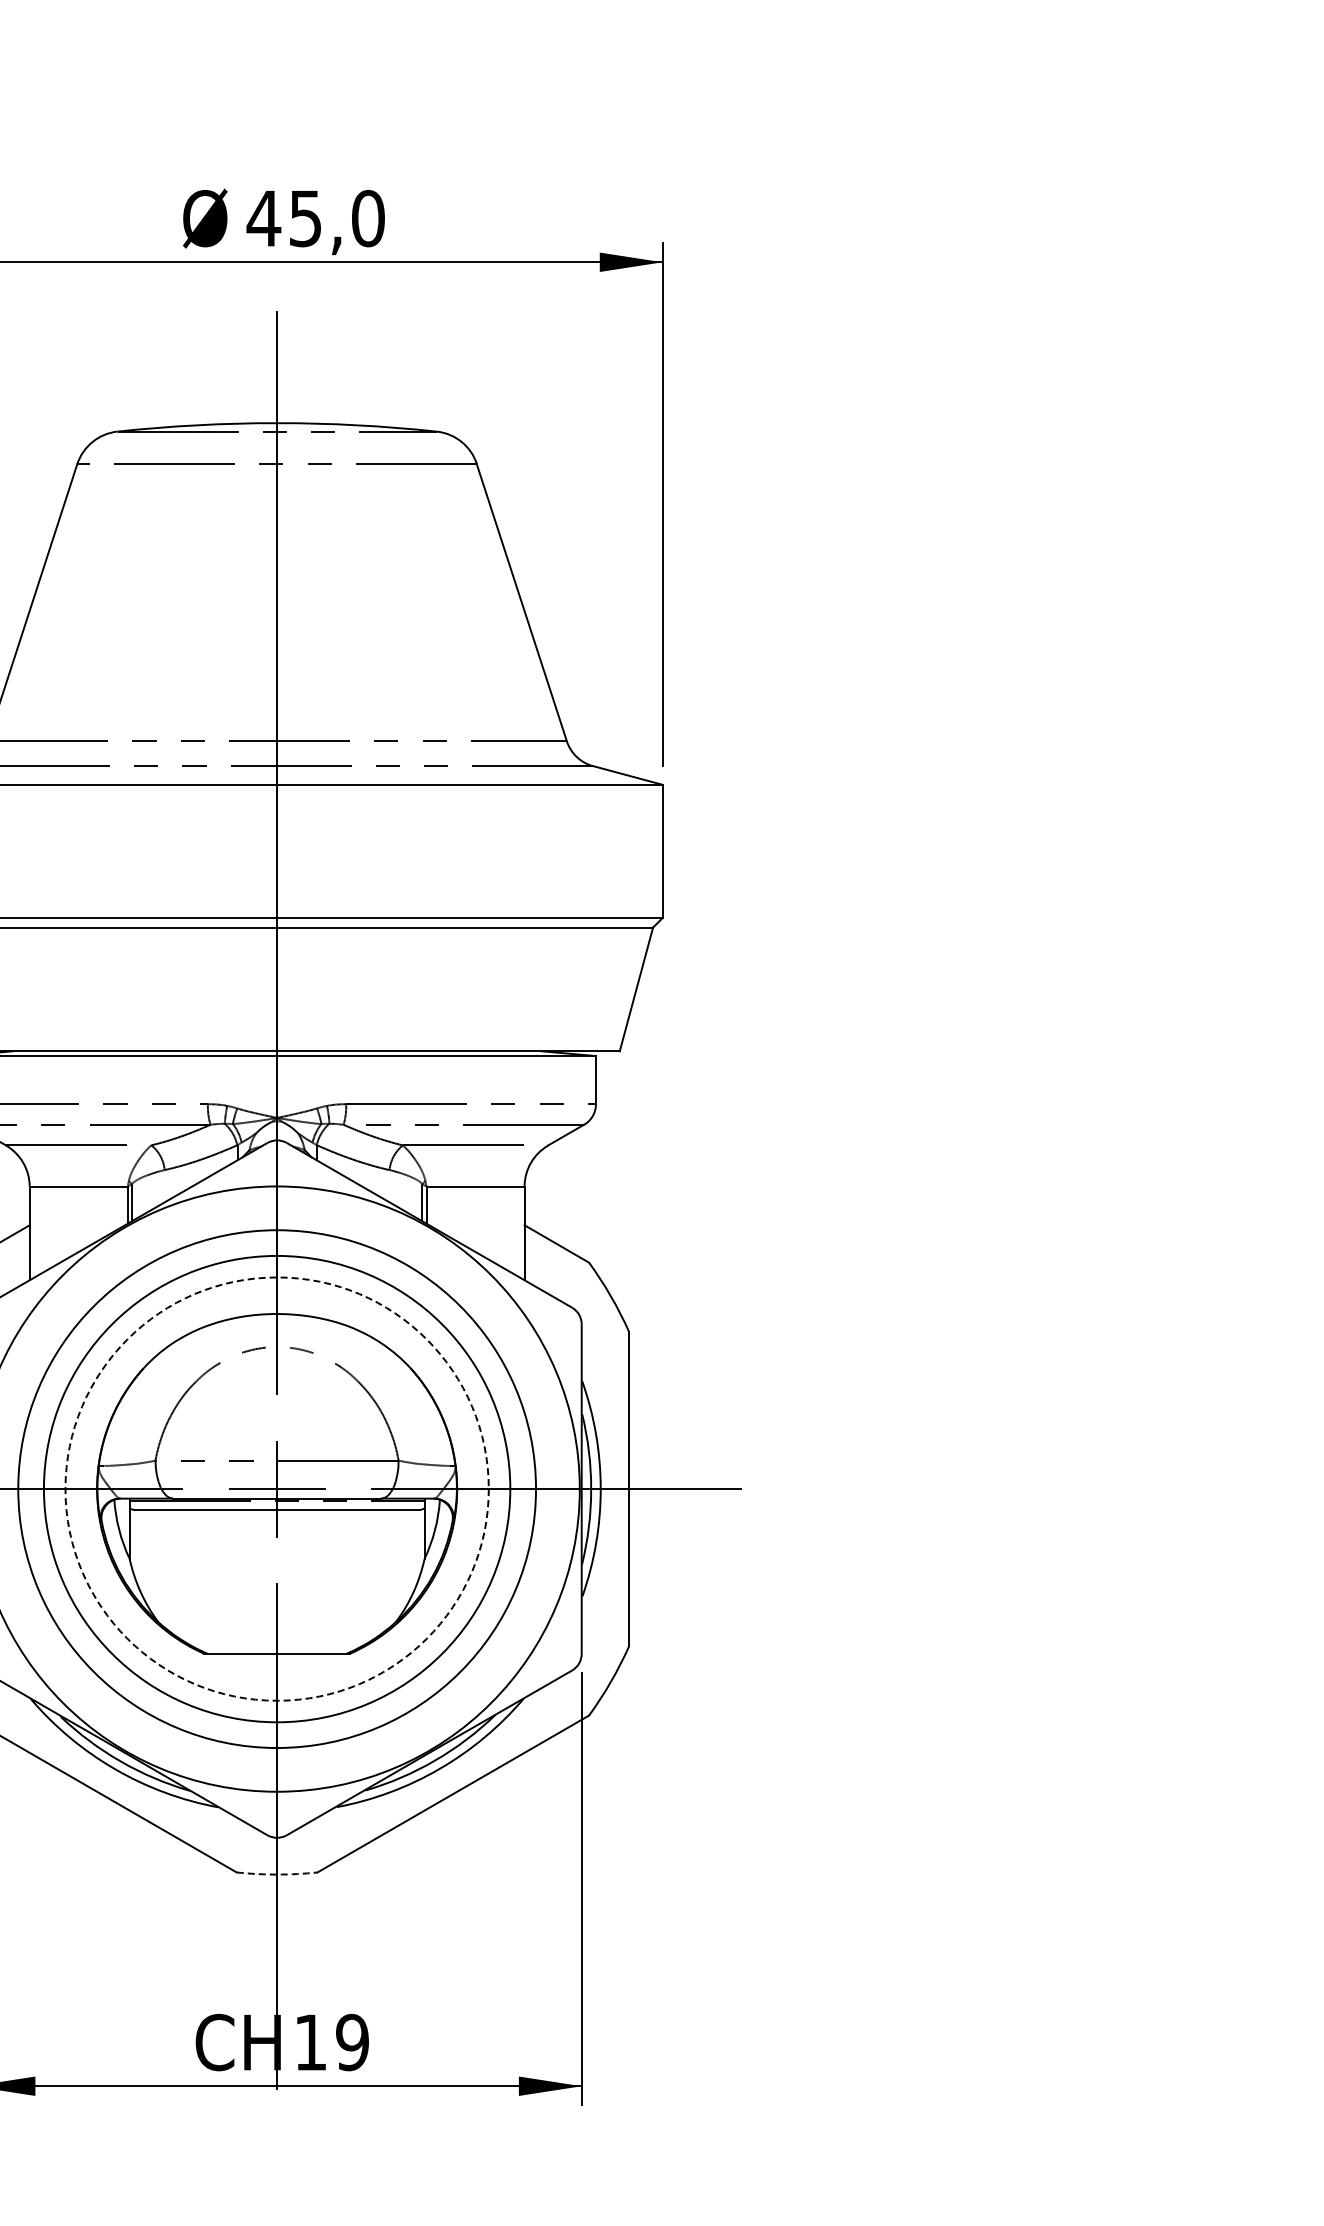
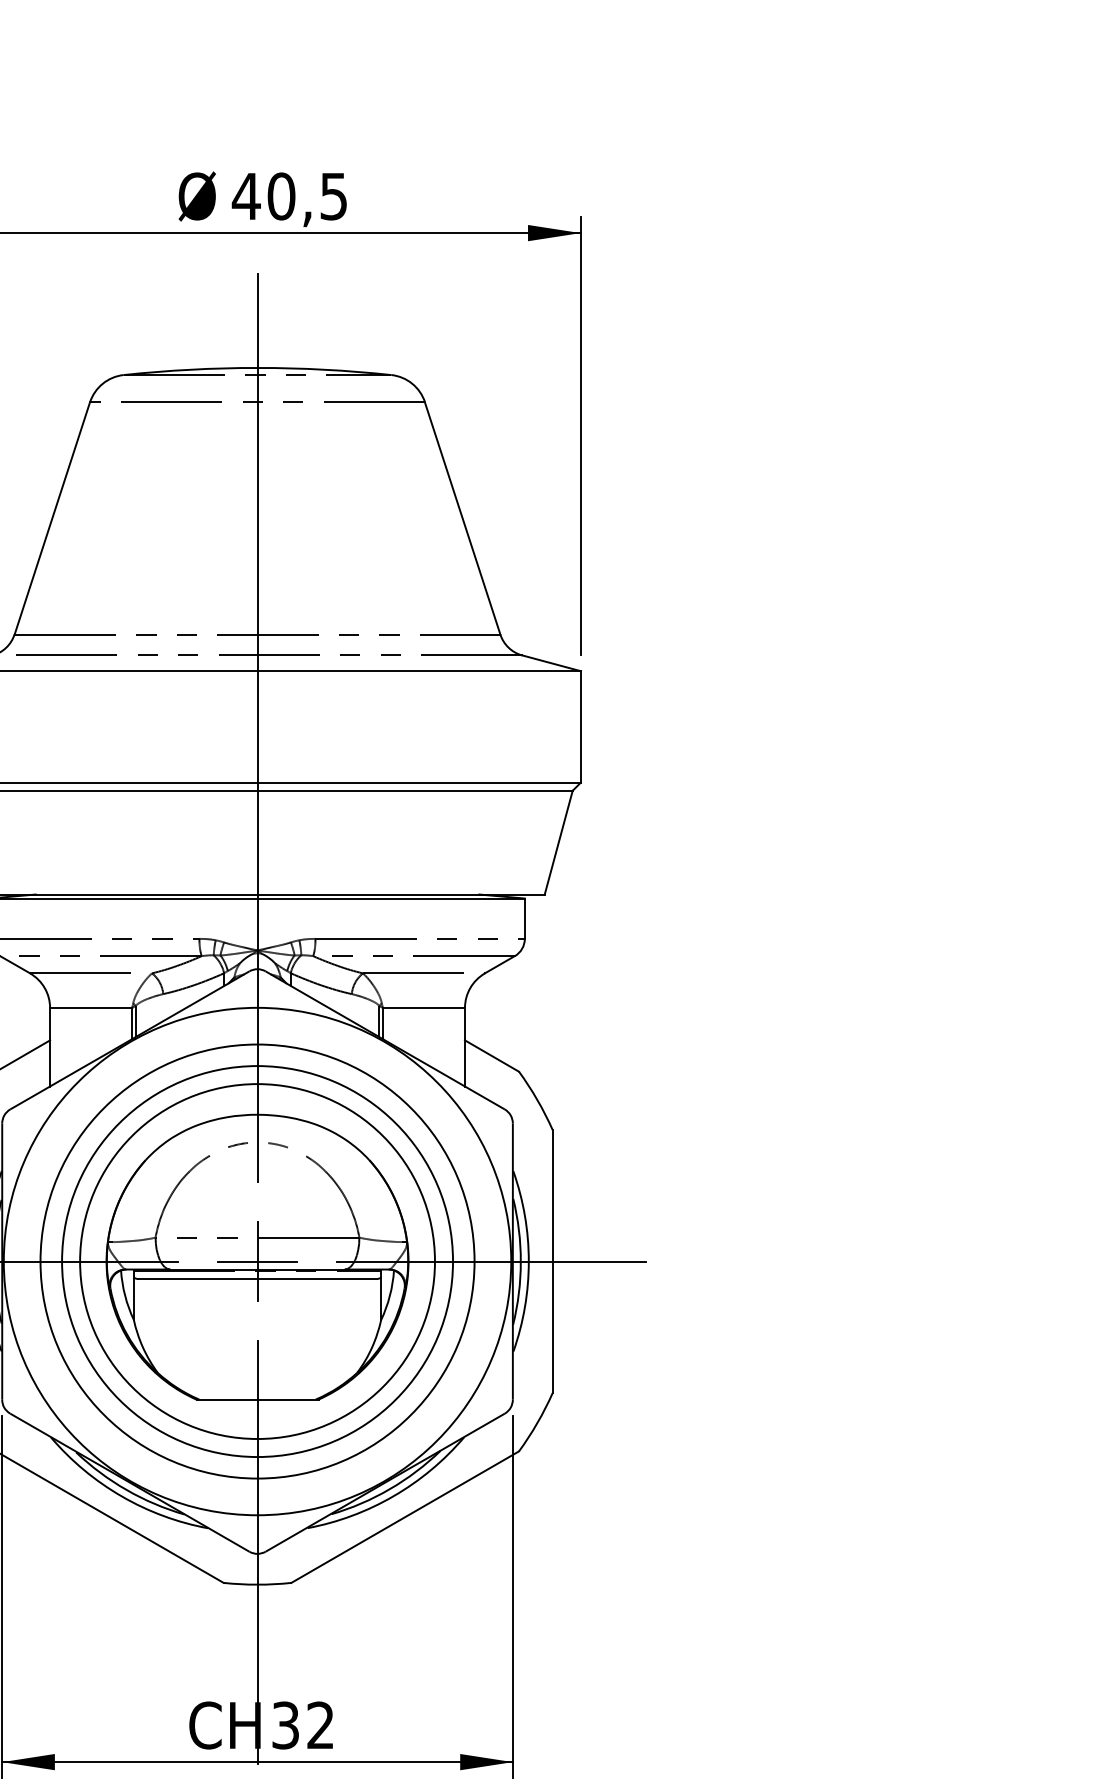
text: (336, 218) -> (307, 196), 45,0 -> 40,5
circle: (276, 1488) -> (257, 1261), dashed -> solid
arc: (277, 1874) -> (257, 1584), dashed -> solid
text: (331, 2042) -> (303, 1725), 19 -> 32

